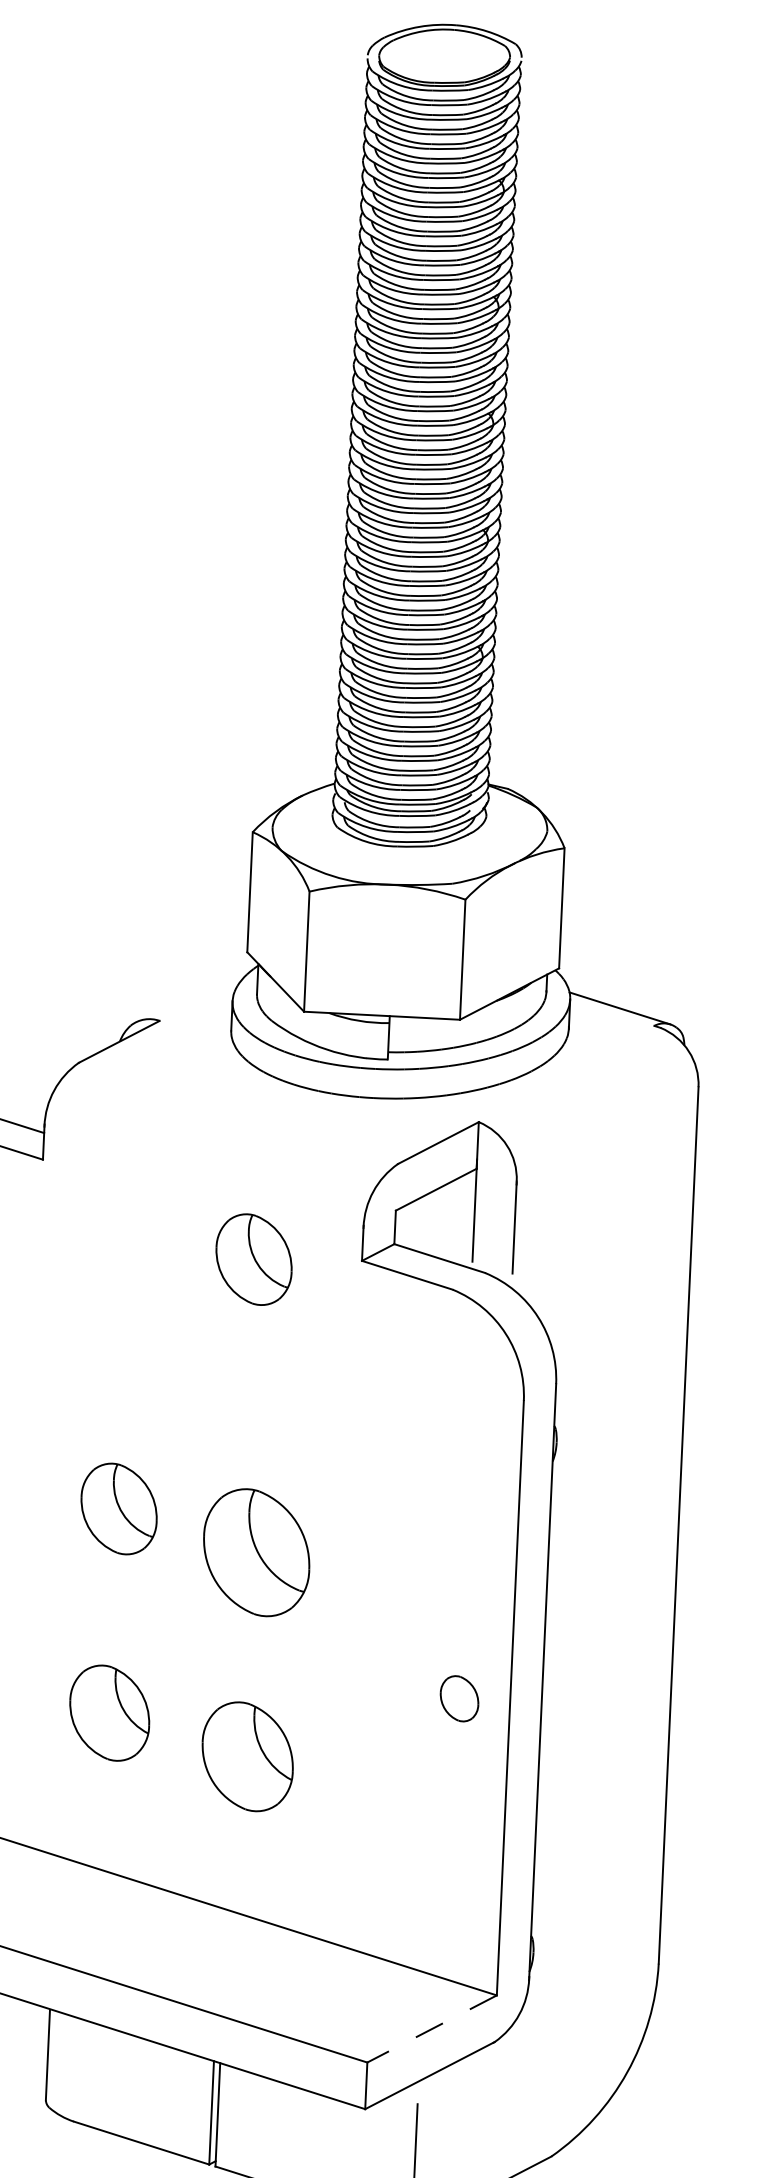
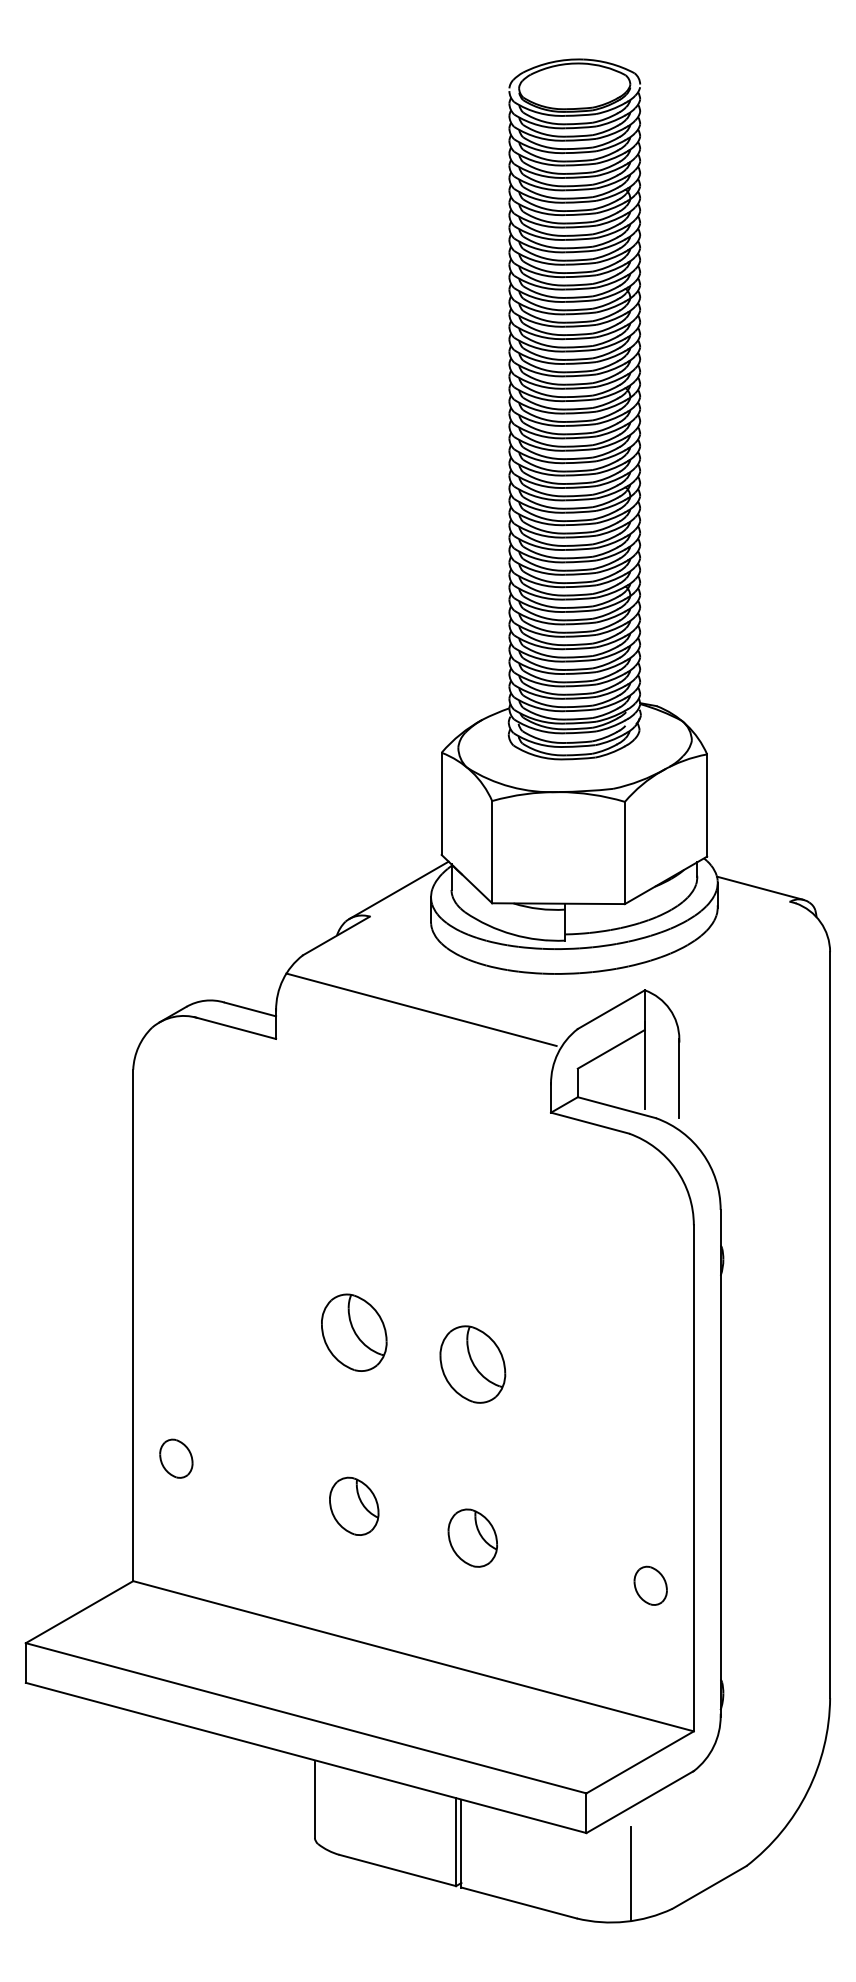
line: (194, 990) -> (398, 889), added
line: (215, 1132) -> (421, 1009), added
part: (254, 1259) -> (459, 1115), removed
part: (256, 1552) -> (472, 1364), size x0.71
part: (459, 1698) -> (650, 1585), moved
part: (110, 1711) -> (354, 1505), size x0.71
part: (247, 1755) -> (472, 1537), size x0.62
line: (431, 2029) -> (639, 1762), dashed -> solid

